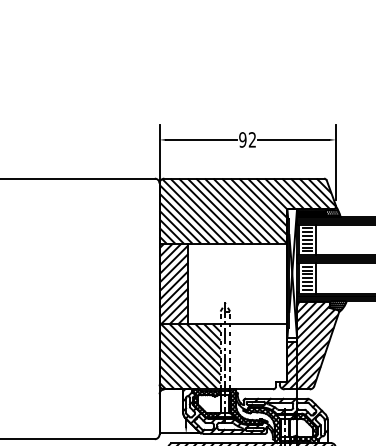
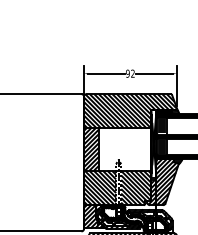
hatch: (259, 355) -> (136, 187), added
hatch: (179, 410) -> (94, 216), added

